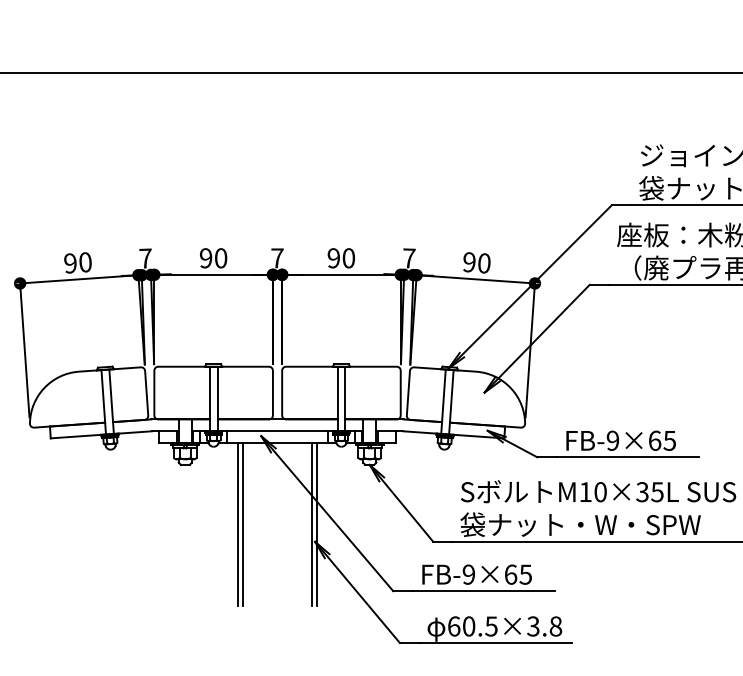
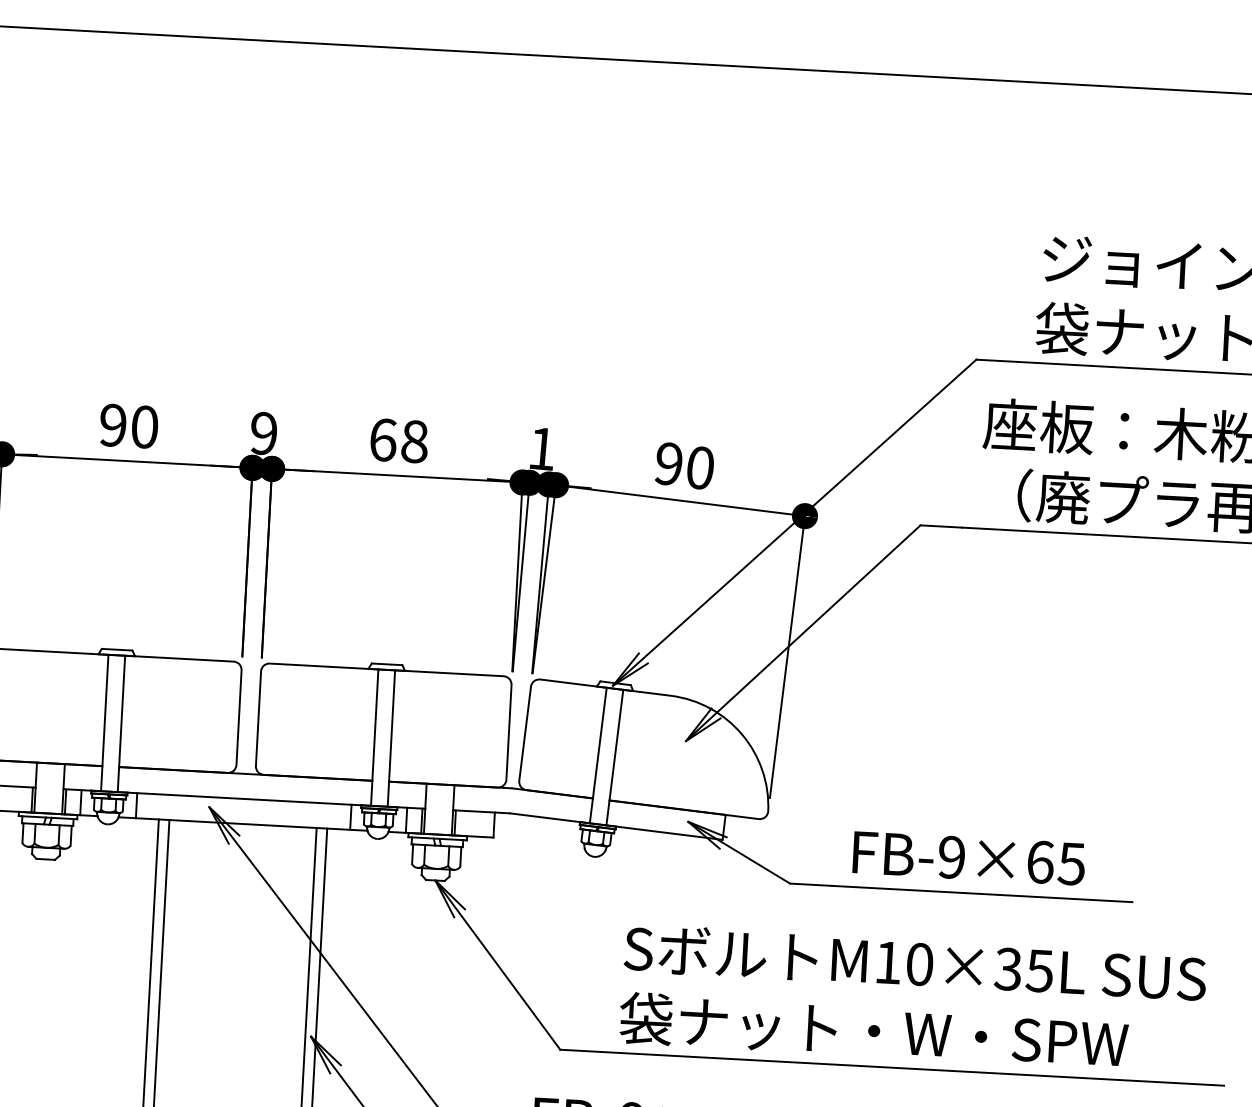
text: (277, 258) -> (264, 433), 7 -> 9
text: (341, 258) -> (399, 441), 90 -> 68
text: (409, 258) -> (542, 449), 7 -> 1

